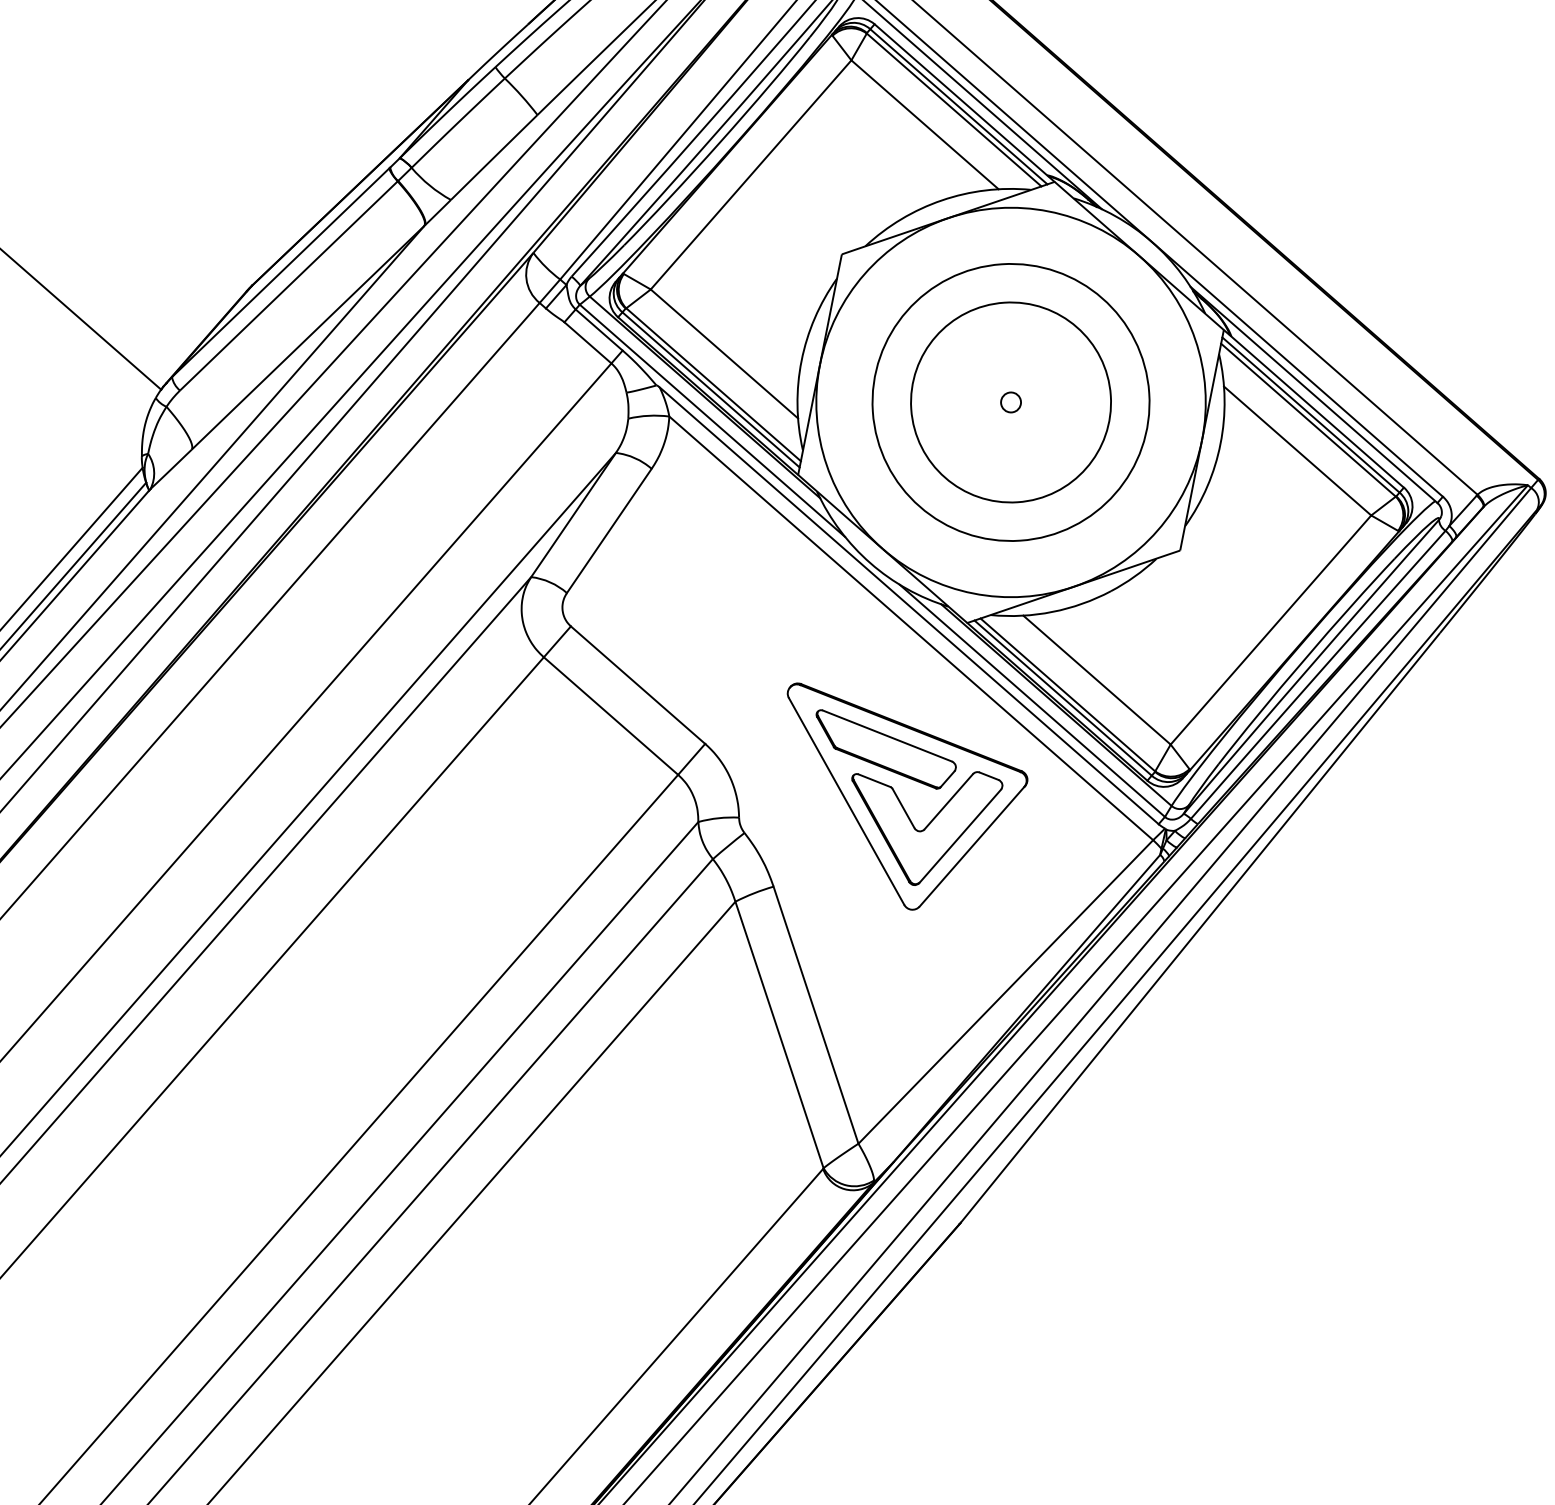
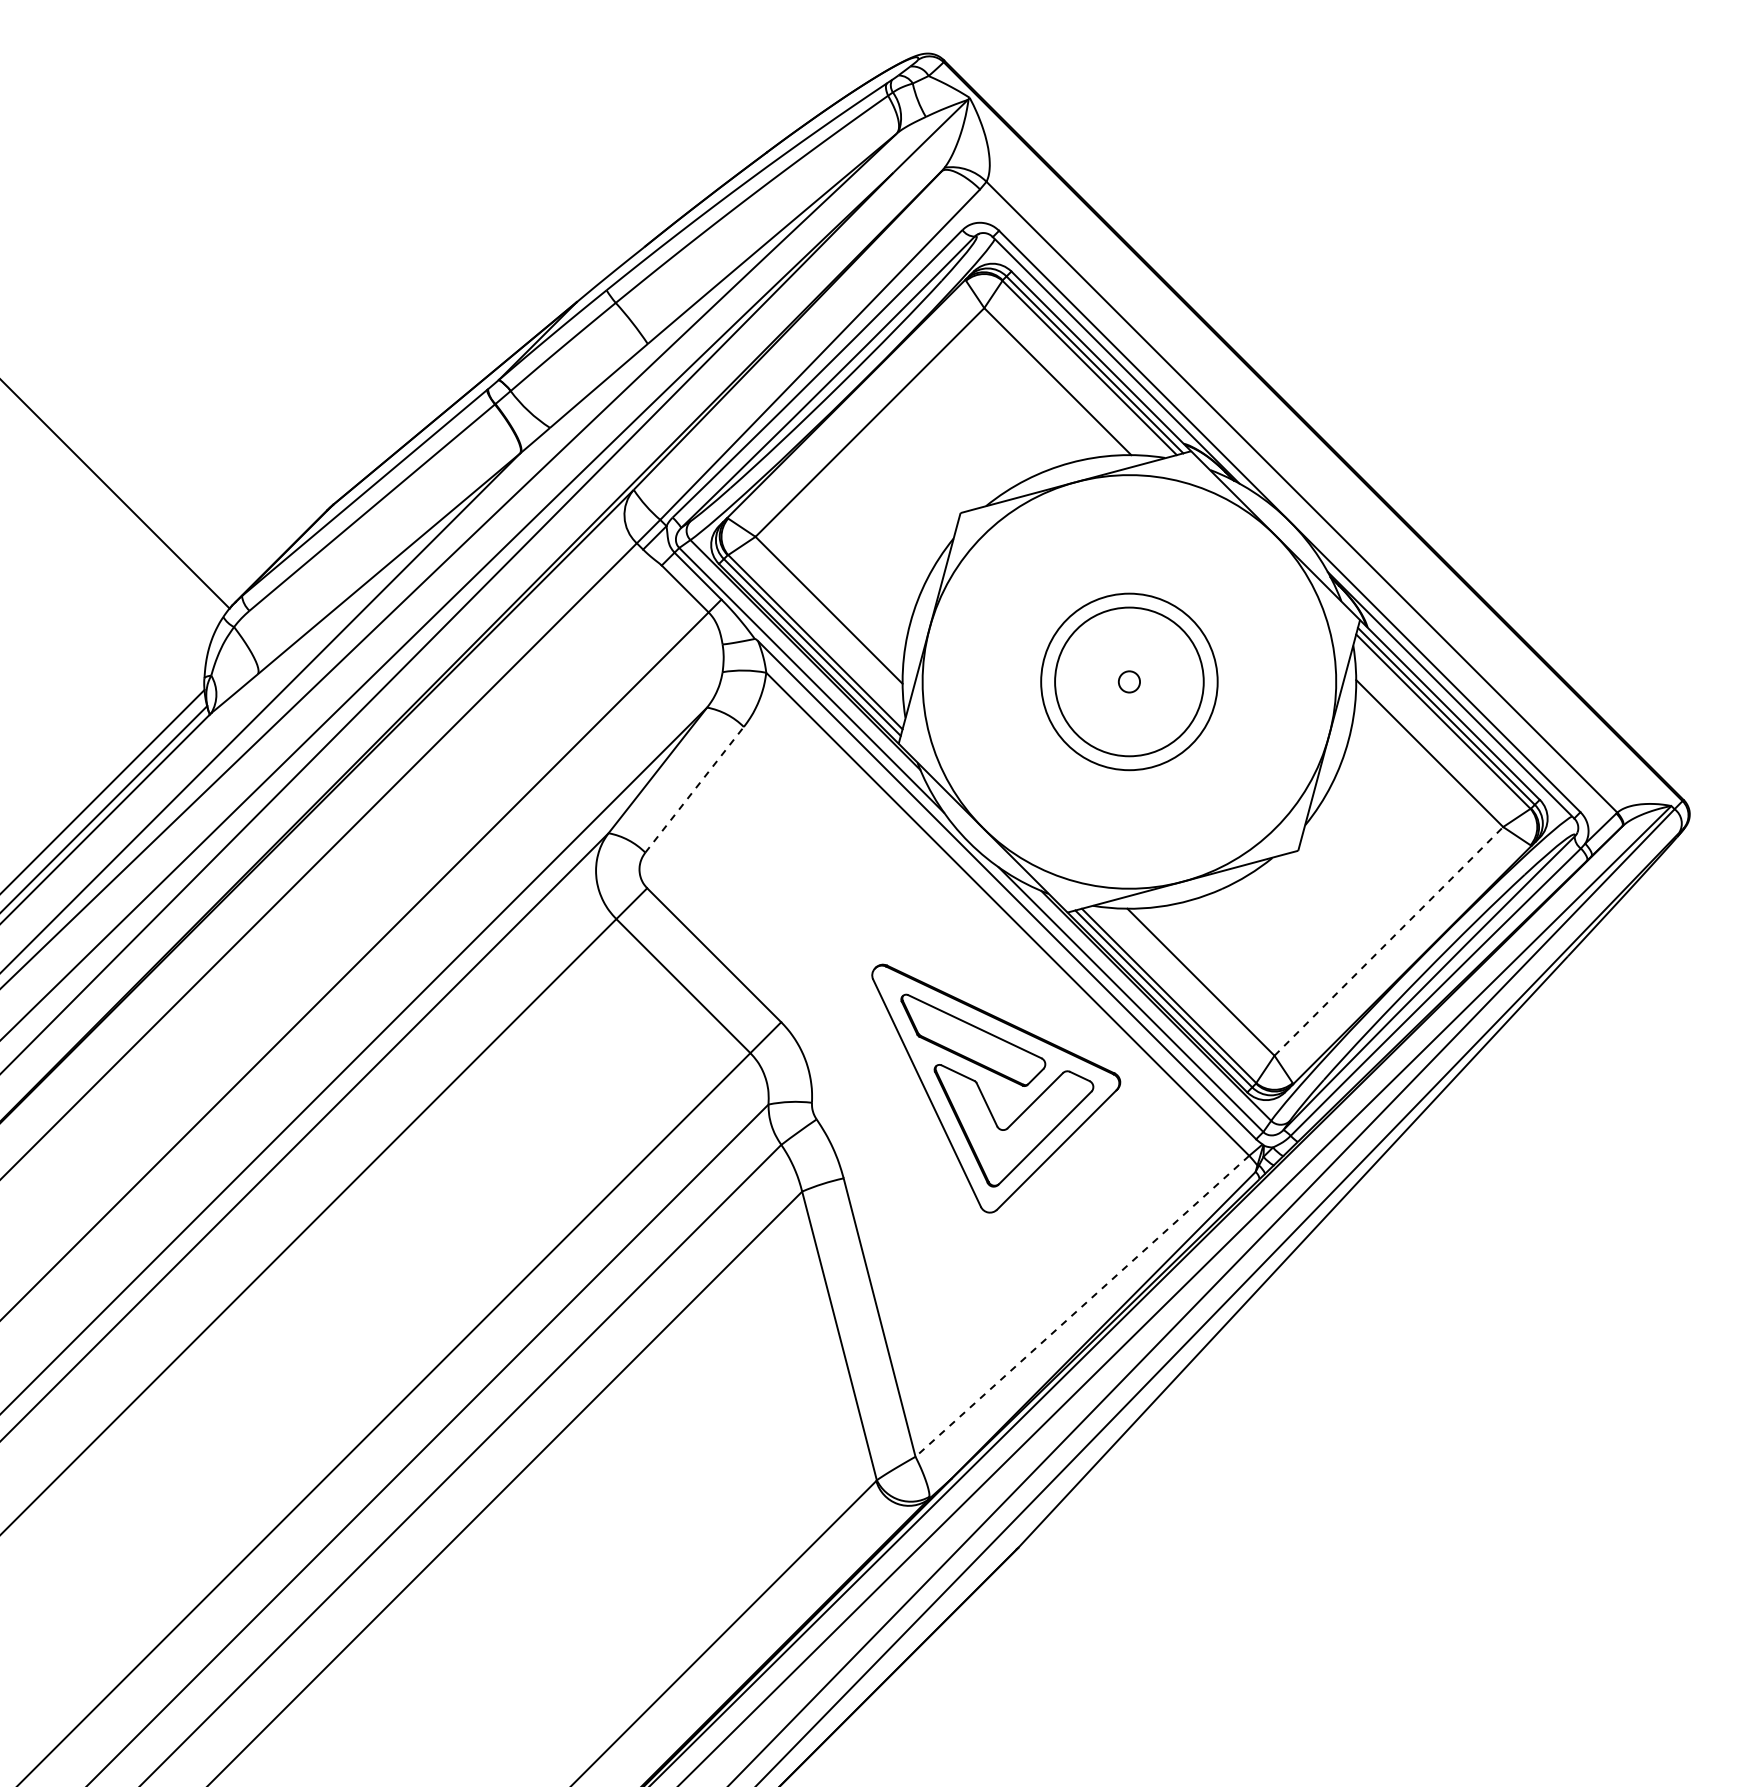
circle: (1011, 402) -> (1129, 681), size x0.6
circle: (1011, 402) -> (1129, 681), size x0.7
line: (609, 530) -> (694, 789), solid -> dashed
line: (1270, 630) -> (1388, 941), solid -> dashed
line: (1005, 992) -> (1082, 1306), solid -> dashed

